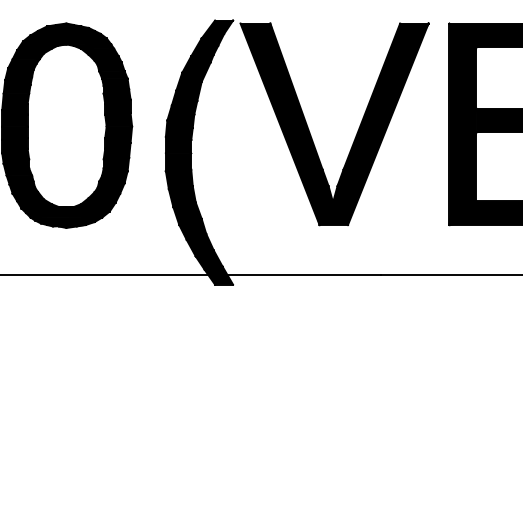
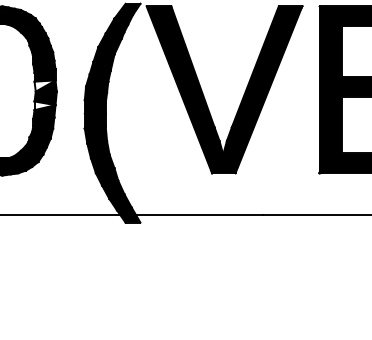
fill: (117, 119) -> (44, 85), removed
fill: (117, 143) -> (44, 105), removed

